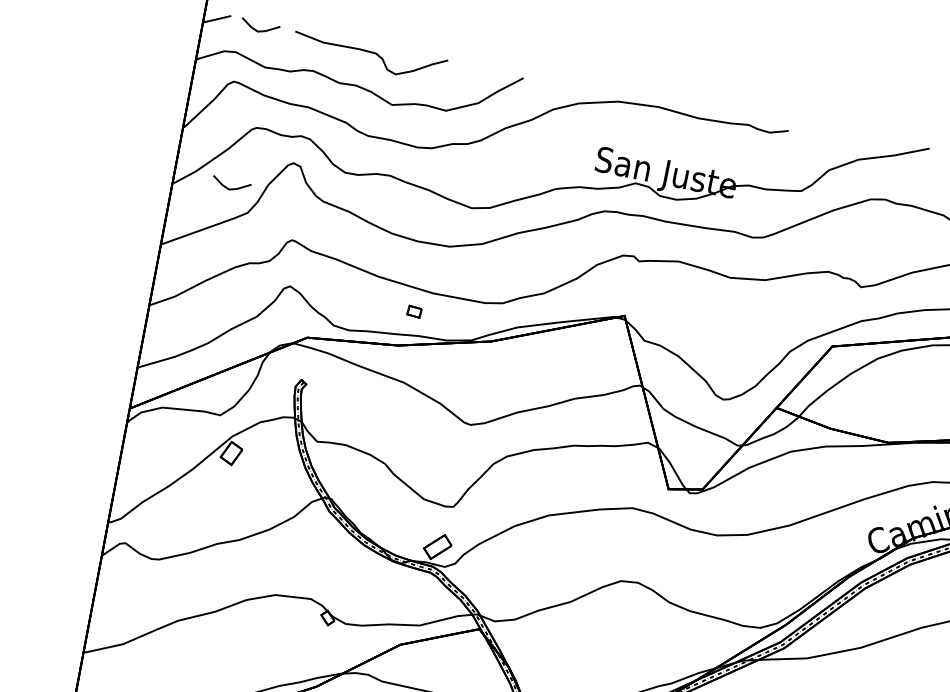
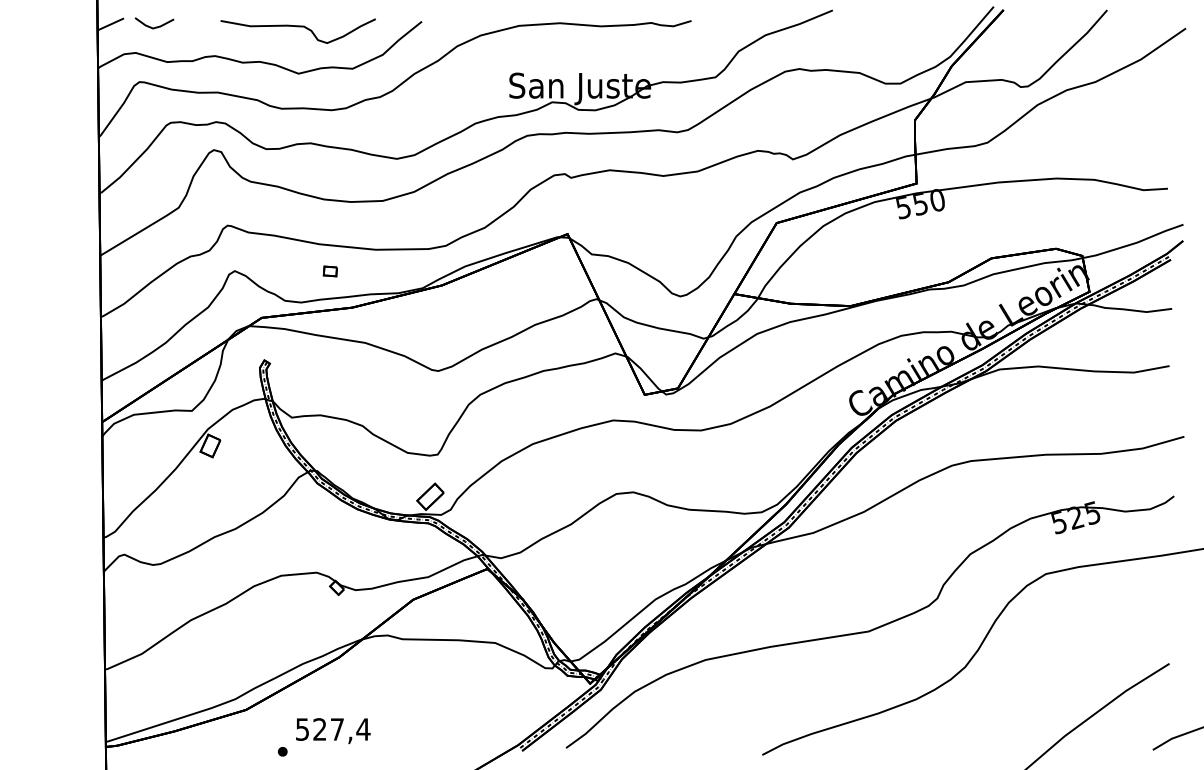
curve: (369, 53) -> (297, 27), moved
line: (231, 188) -> (158, 186), removed
part: (413, 311) -> (329, 271), moved

